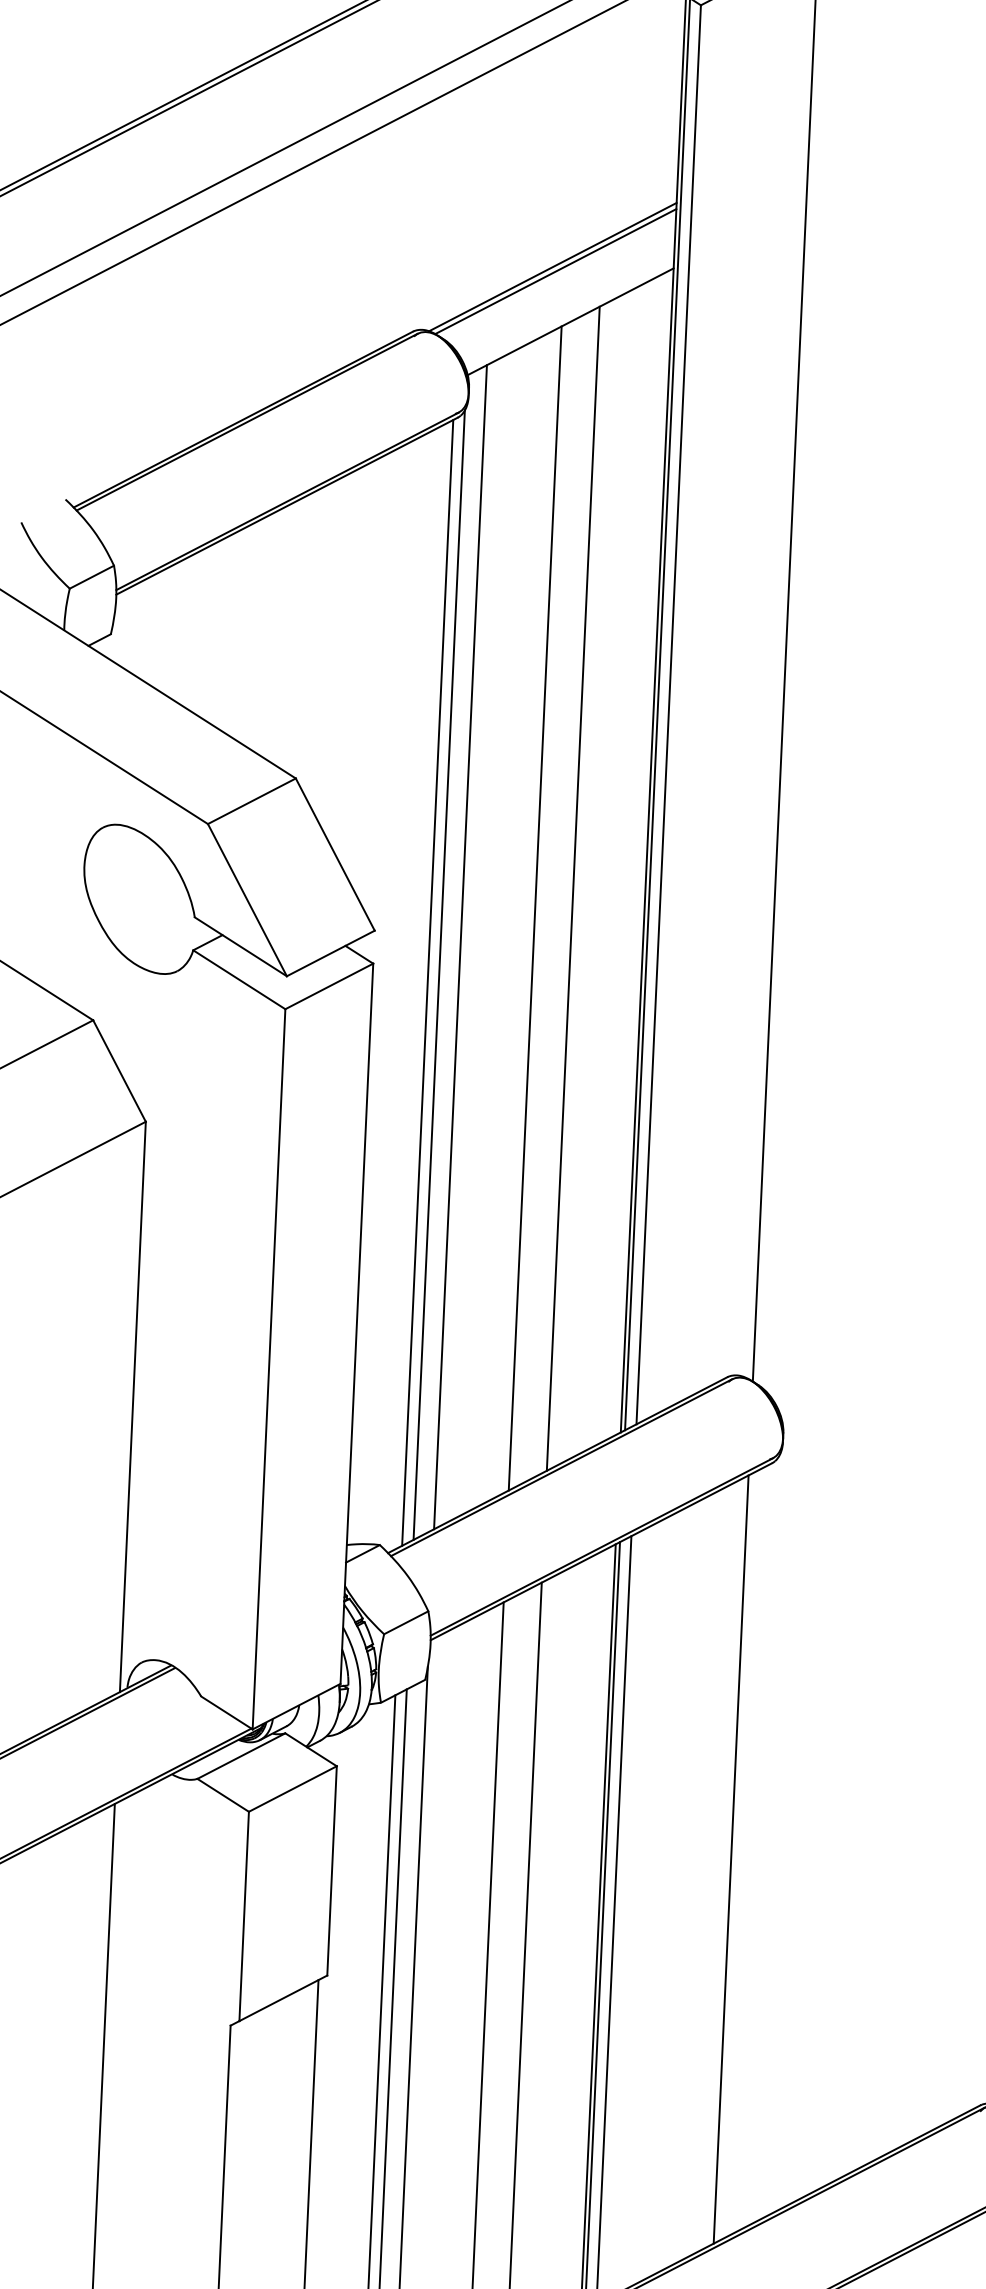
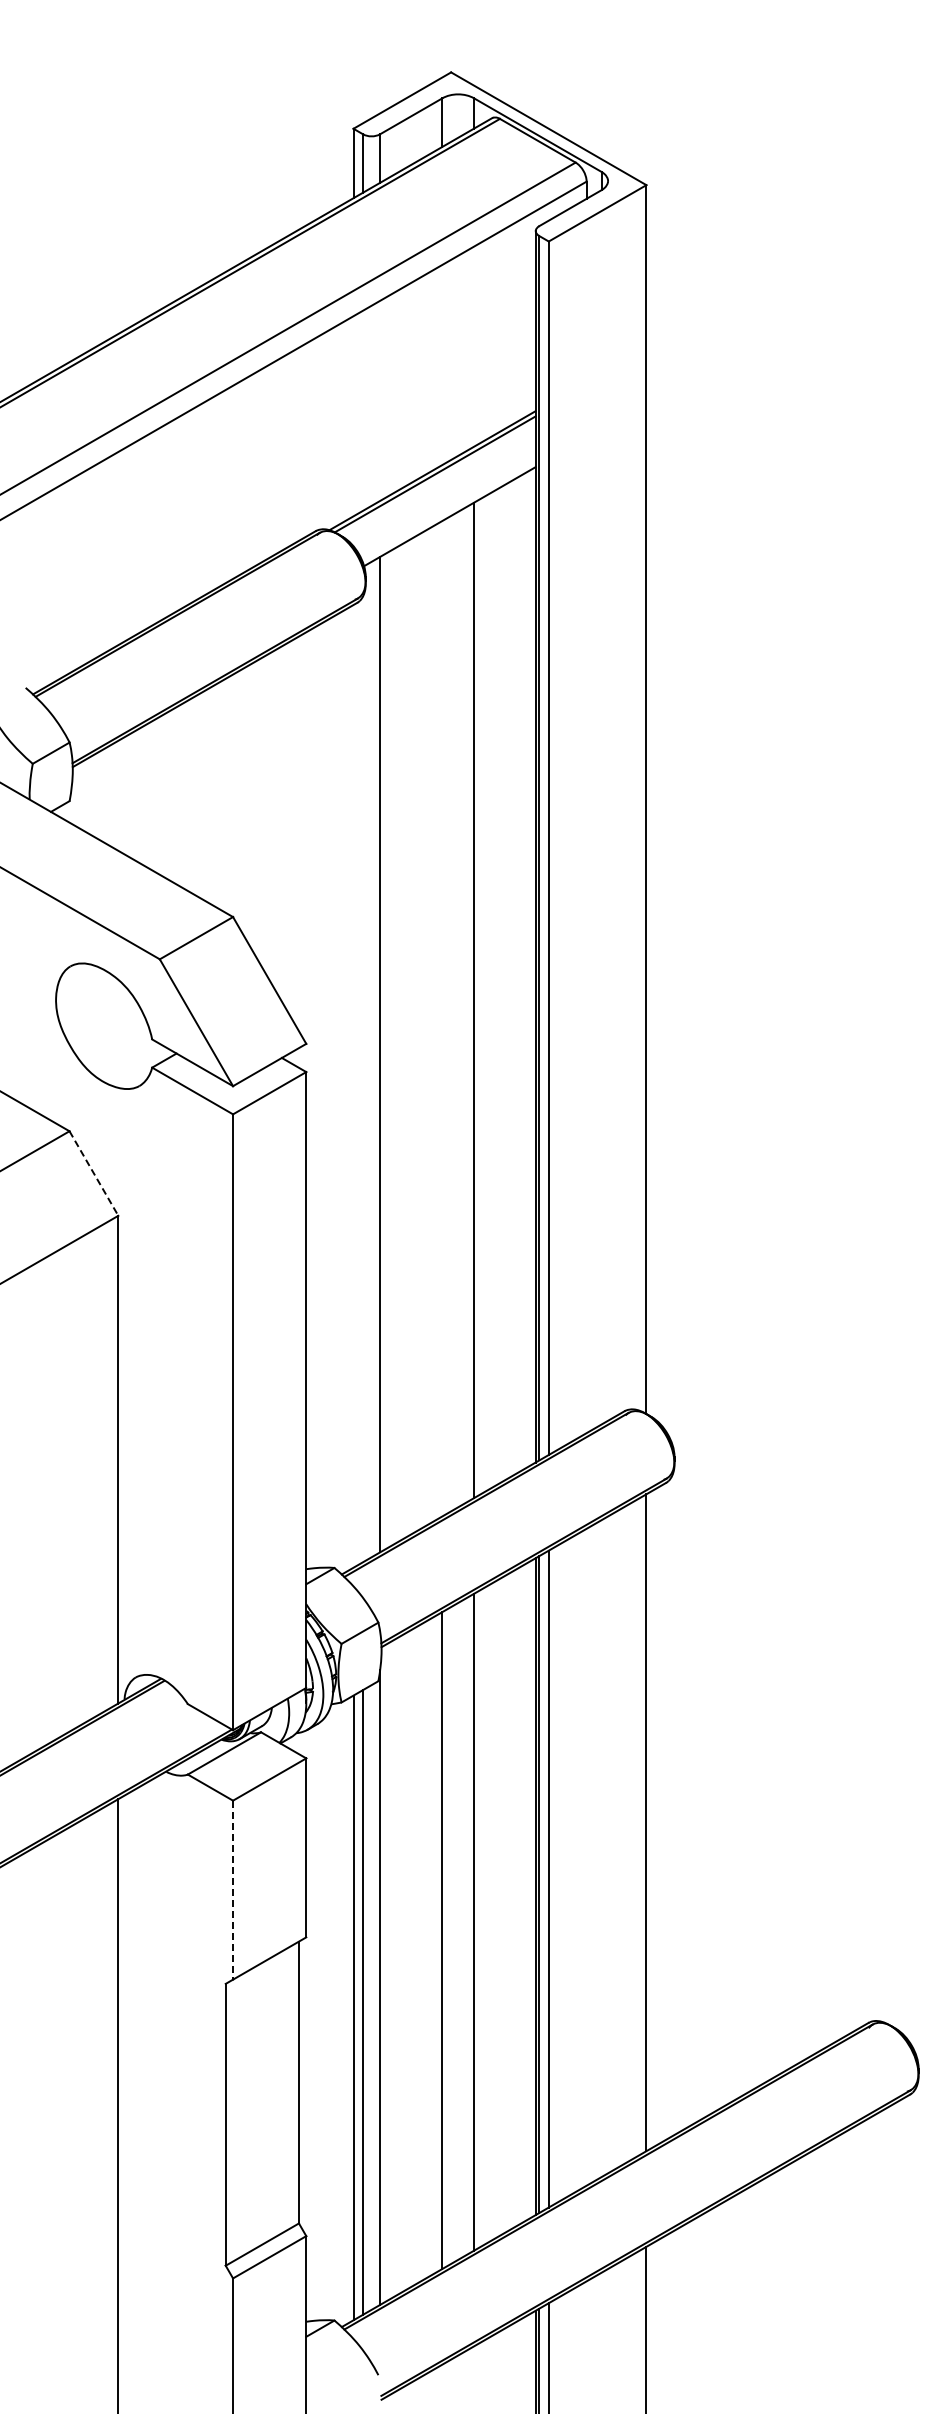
line: (535, 908) -> (442, 1018), removed
line: (439, 975) -> (363, 1079), removed
line: (427, 983) -> (353, 1086), removed
line: (119, 1070) -> (93, 1173), solid -> dashed
line: (244, 1916) -> (233, 1890), solid -> dashed

